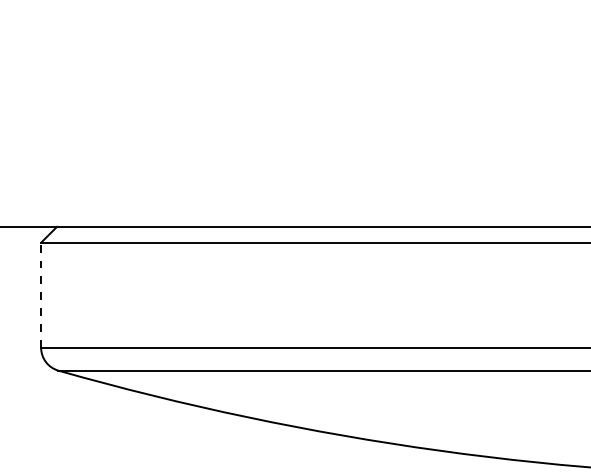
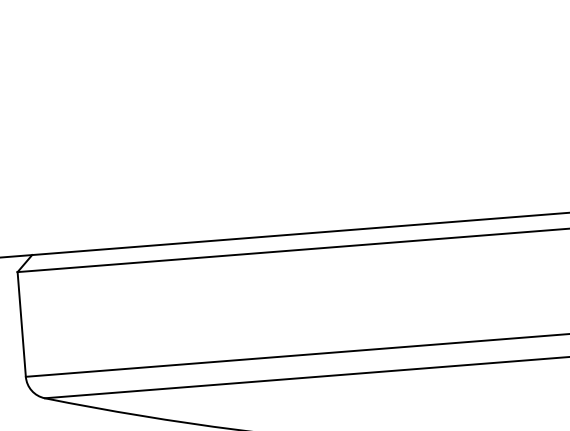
line: (41, 295) -> (22, 324), dashed -> solid

